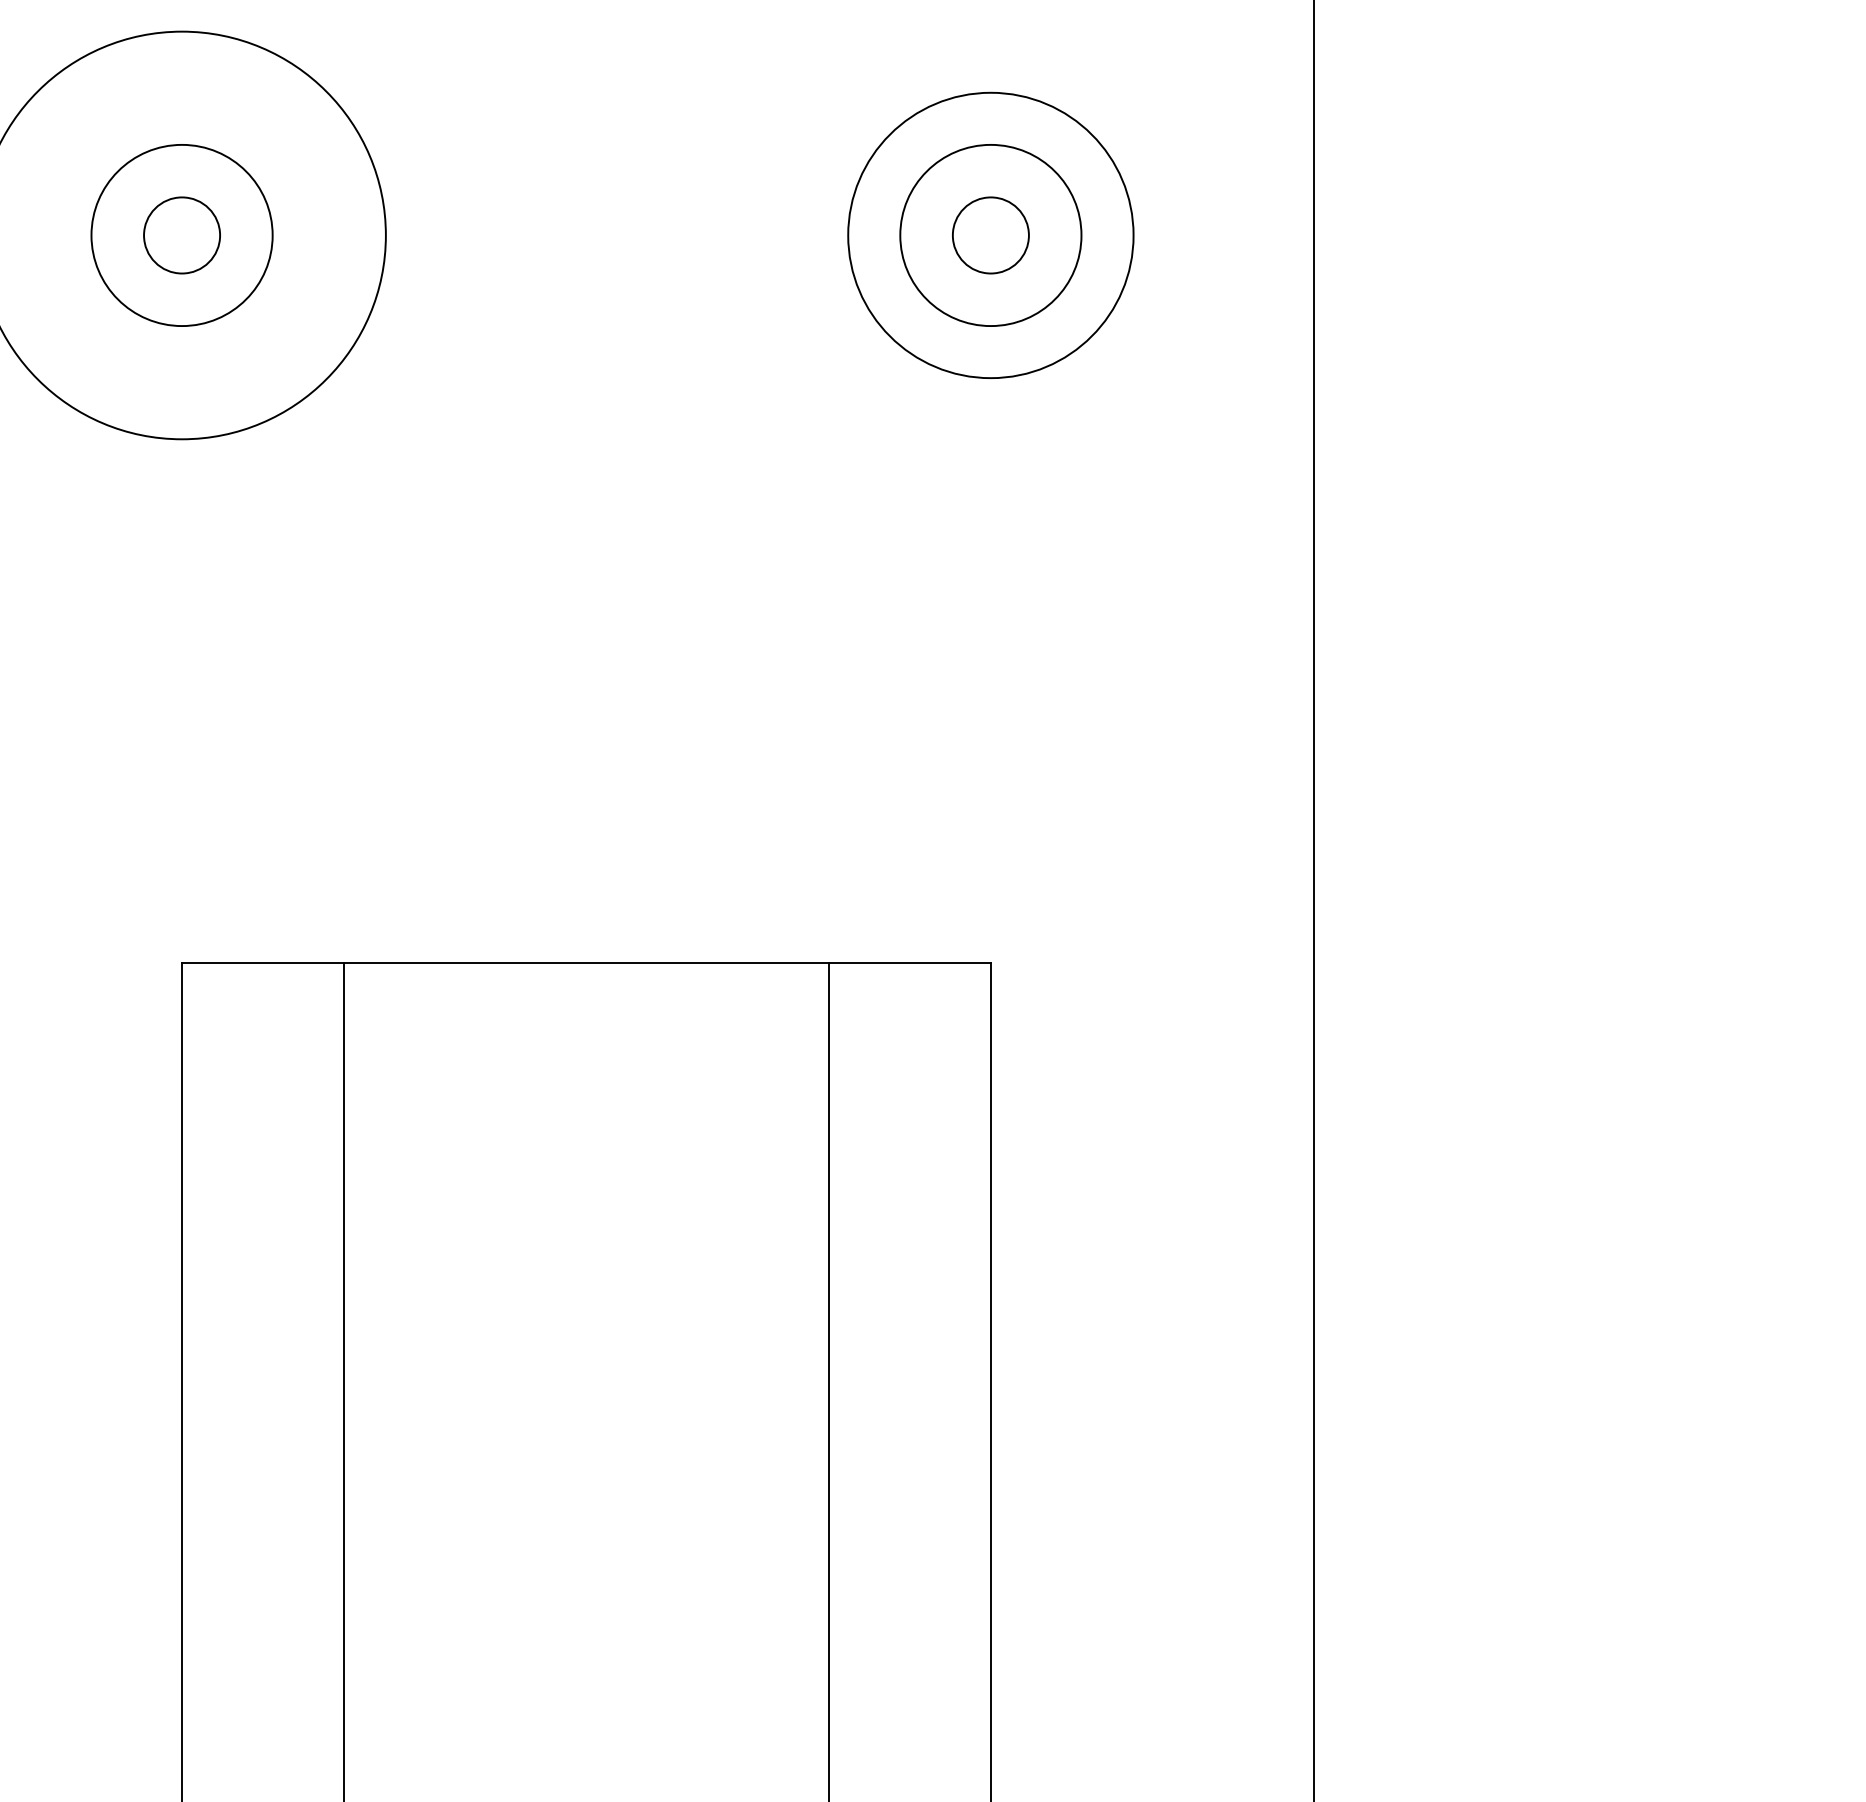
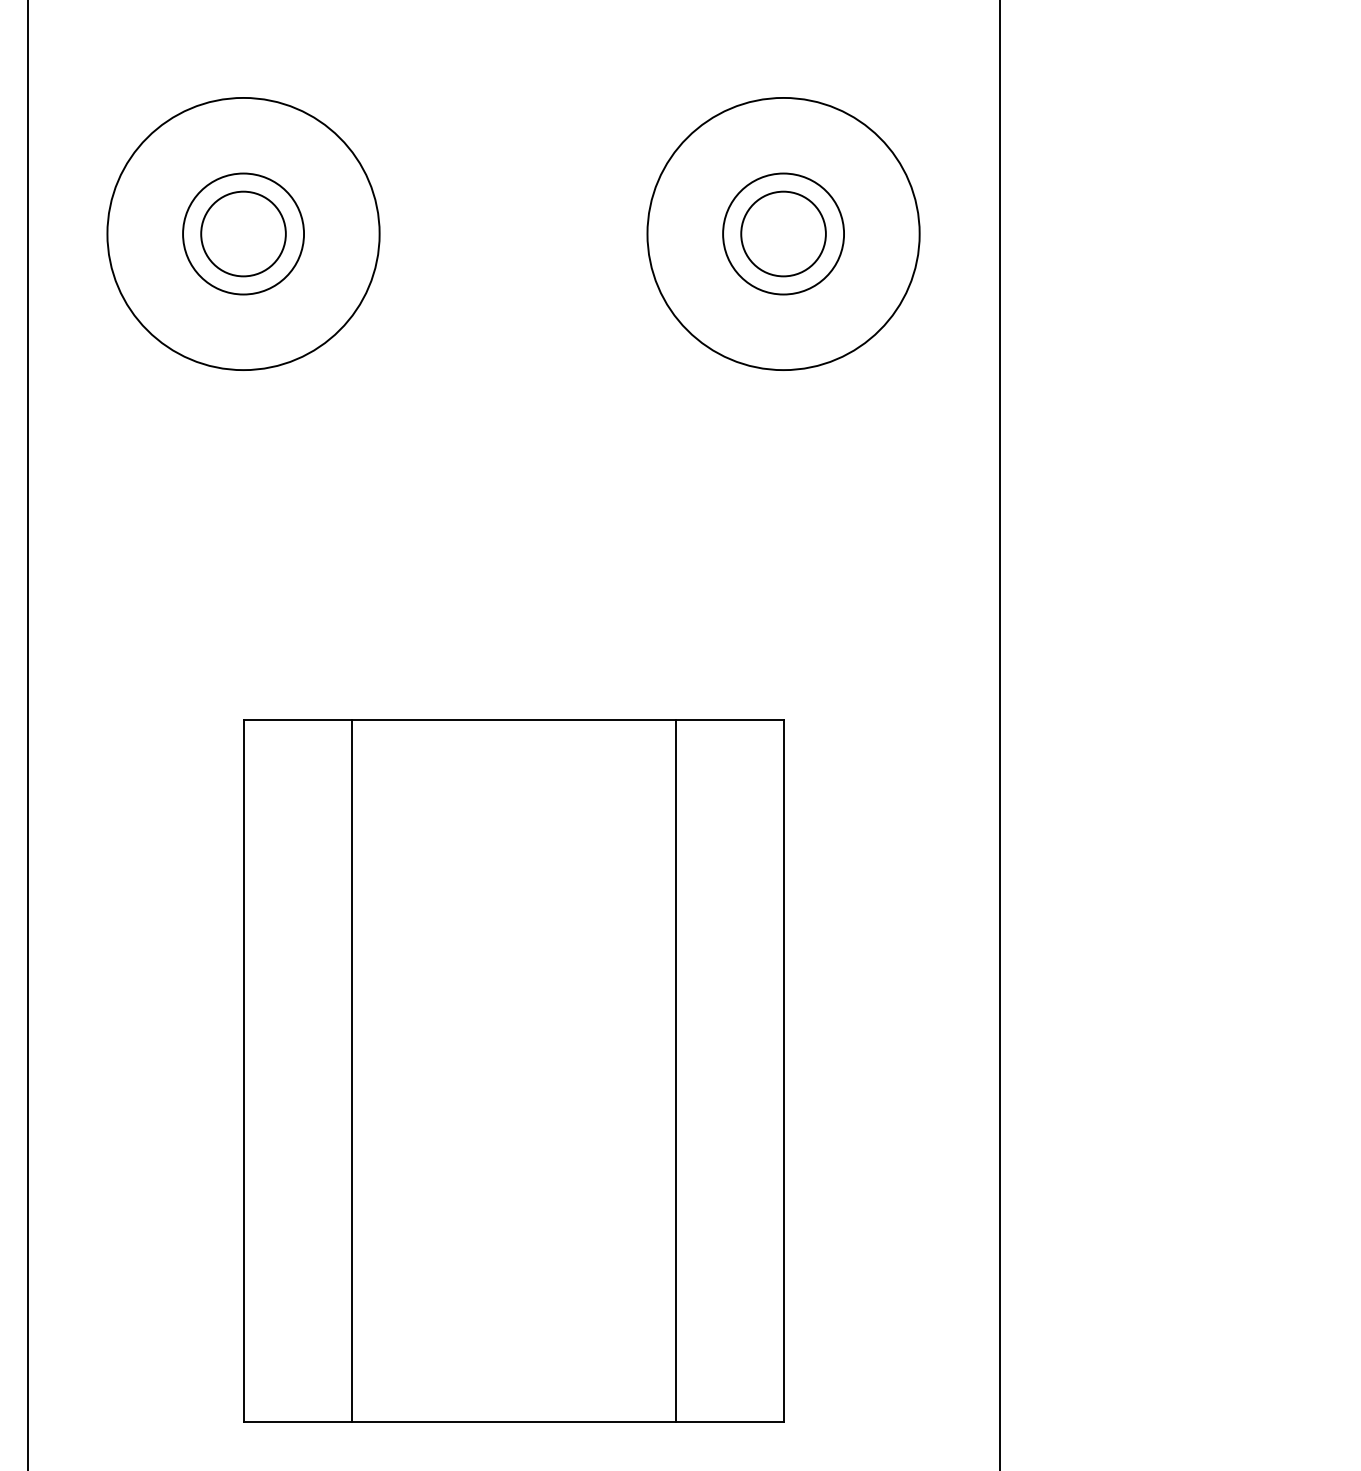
circle: (182, 234) -> (243, 233), size x1.67
circle: (990, 234) -> (783, 233), size x1.43
circle: (990, 234) -> (783, 233), size x1.67

